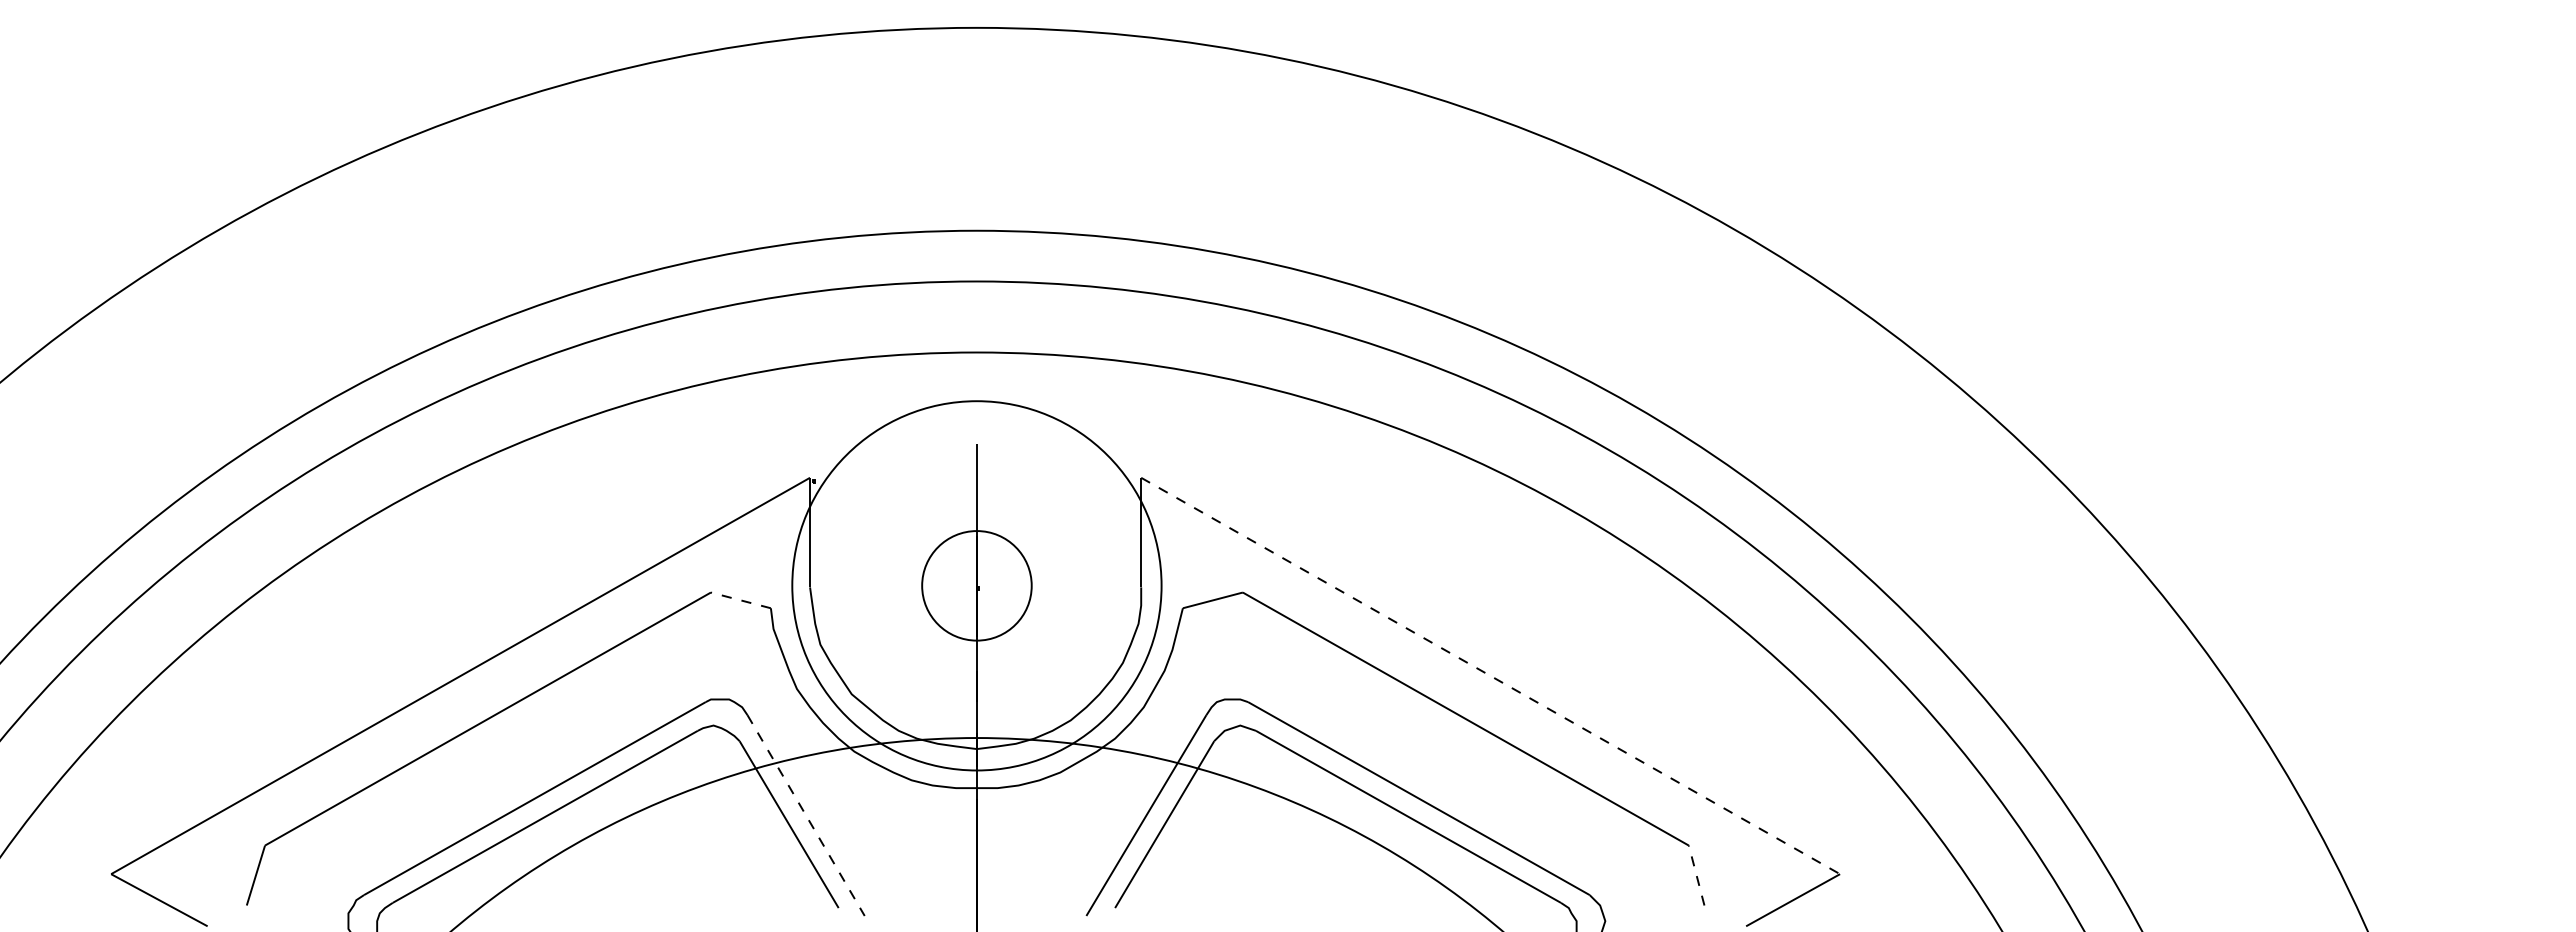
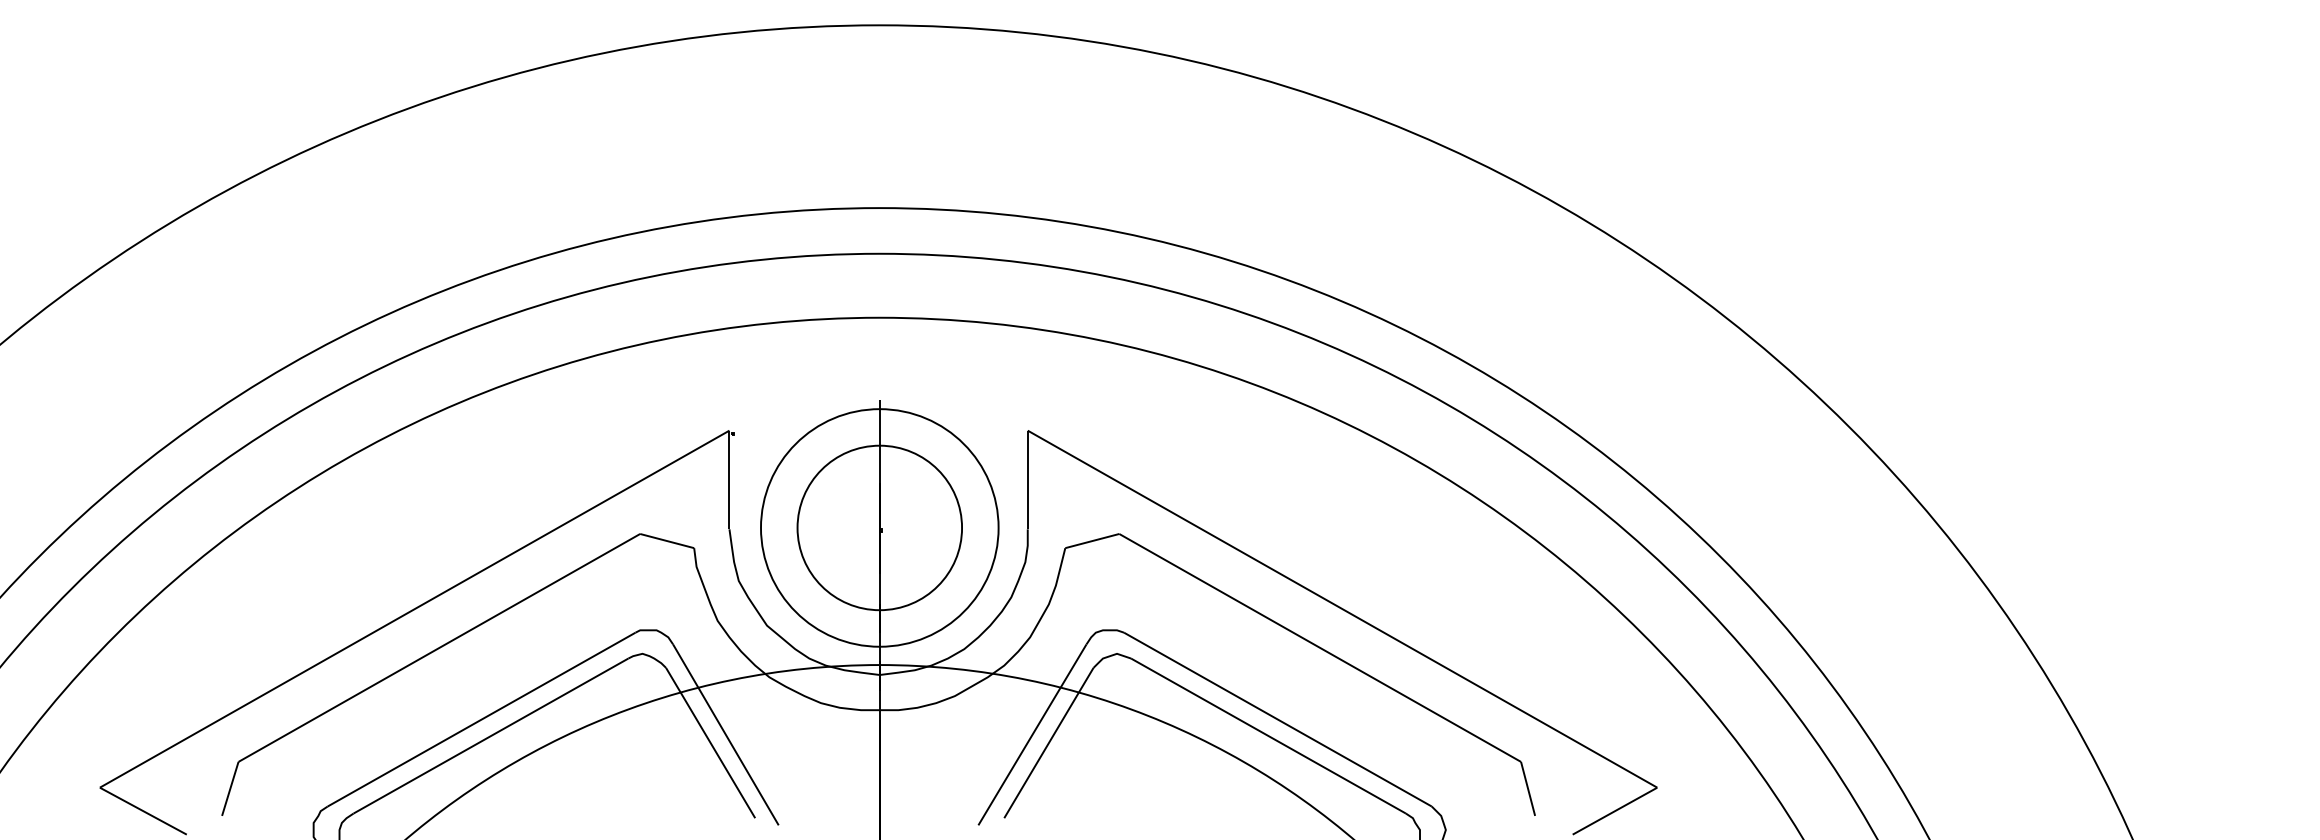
circle: (976, 585) -> (879, 527), size x0.71
circle: (976, 585) -> (879, 527), size x1.67
line: (740, 600) -> (666, 541), dashed -> solid
line: (1490, 675) -> (1342, 608), dashed -> solid
line: (806, 815) -> (726, 734), dashed -> solid
line: (1696, 875) -> (1527, 788), dashed -> solid

